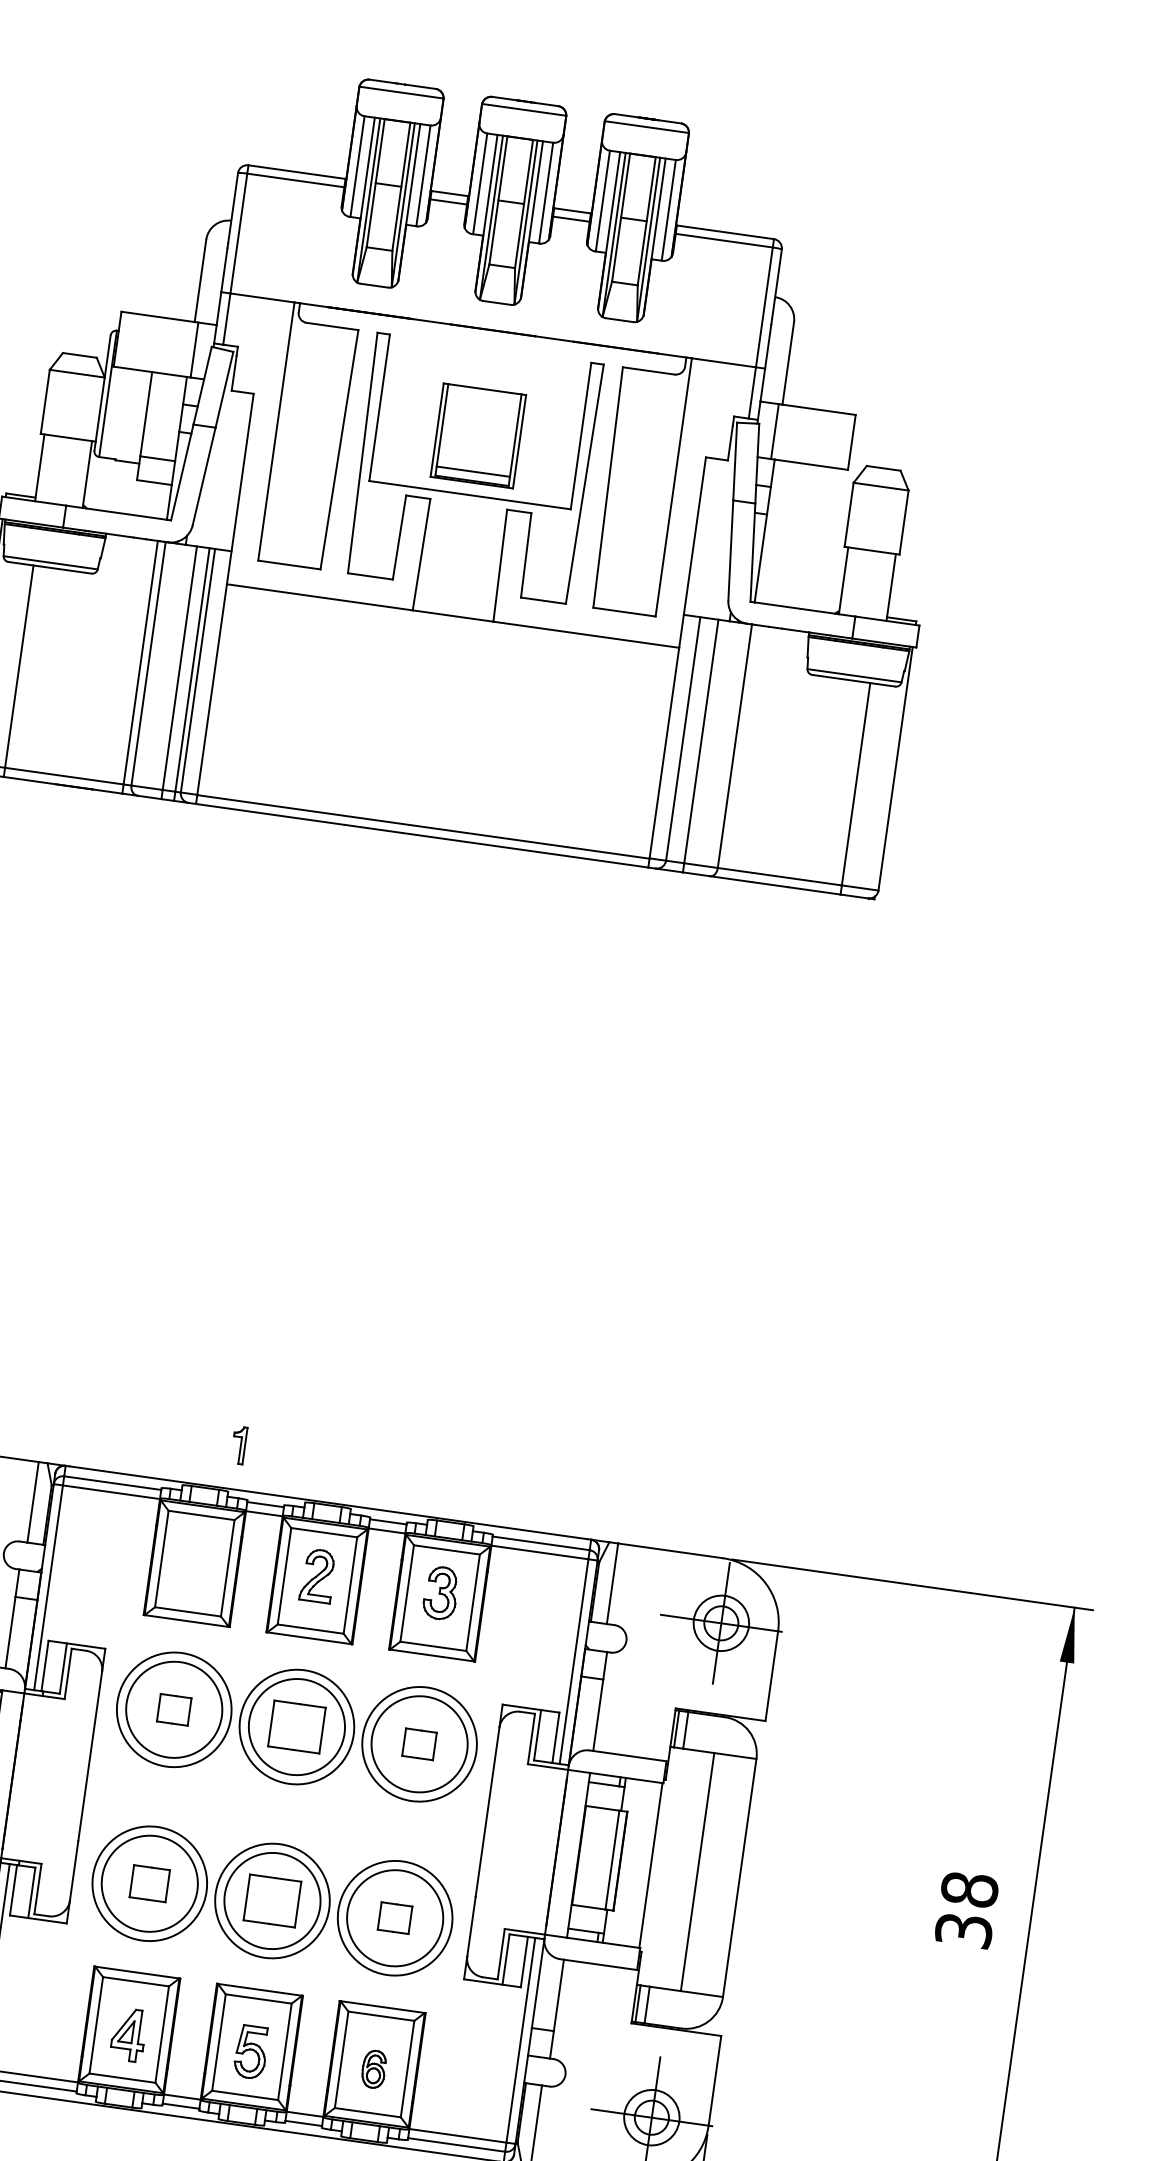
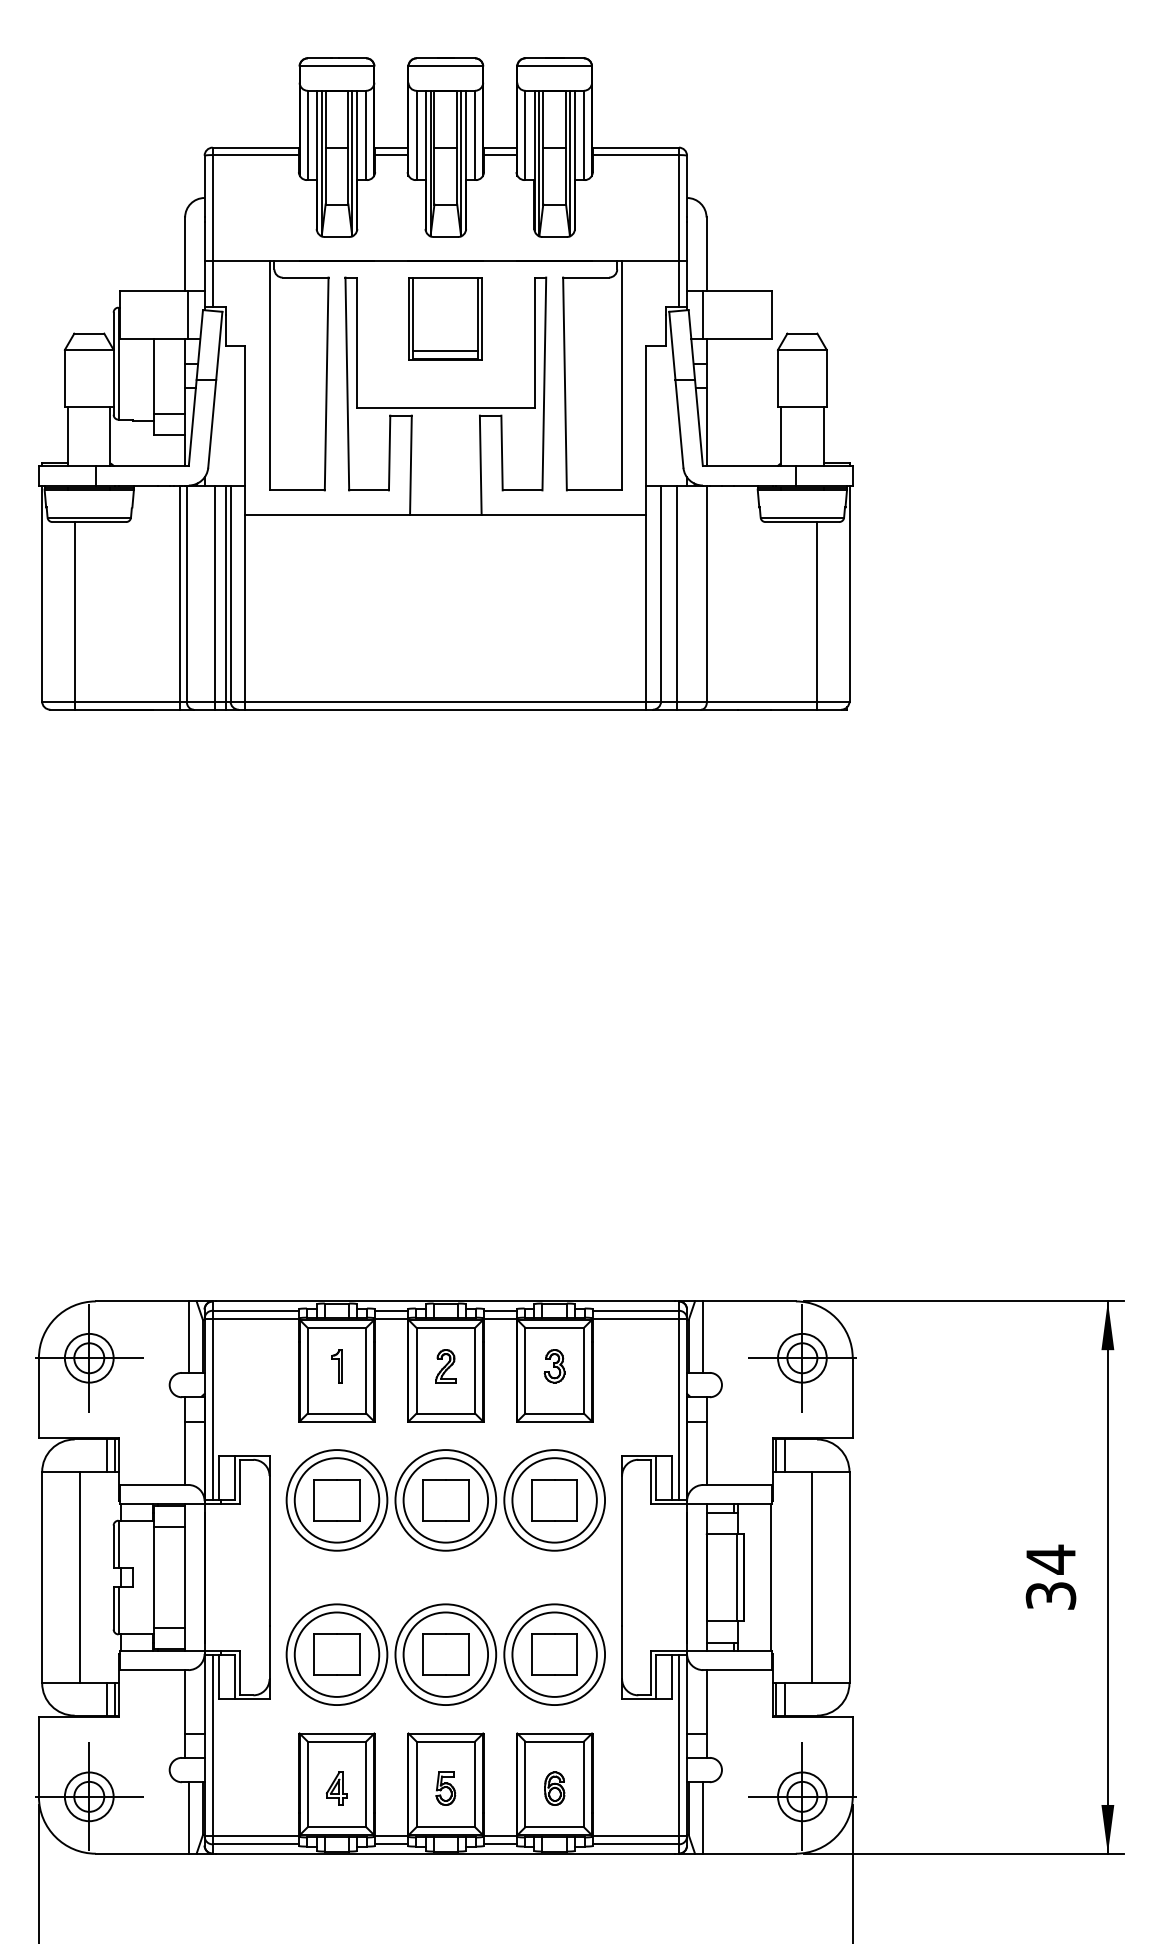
part: (478, 435) -> (445, 318), moved
part: (238, 1445) -> (336, 1366), moved
part: (317, 1576) -> (445, 1366), size x0.71
part: (440, 1593) -> (554, 1366), size x0.71
part: (173, 1709) -> (336, 1500), size x1.67
part: (419, 1744) -> (554, 1500), size x1.67
part: (149, 1883) -> (336, 1654), size x1.43
text: (969, 1889) -> (1050, 1559), 38 -> 34
part: (395, 1917) -> (554, 1654), size x1.67
part: (128, 2034) -> (336, 1788), size x0.71
part: (250, 2051) -> (445, 1788), size x0.71

